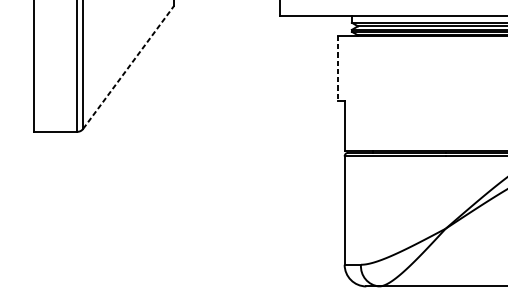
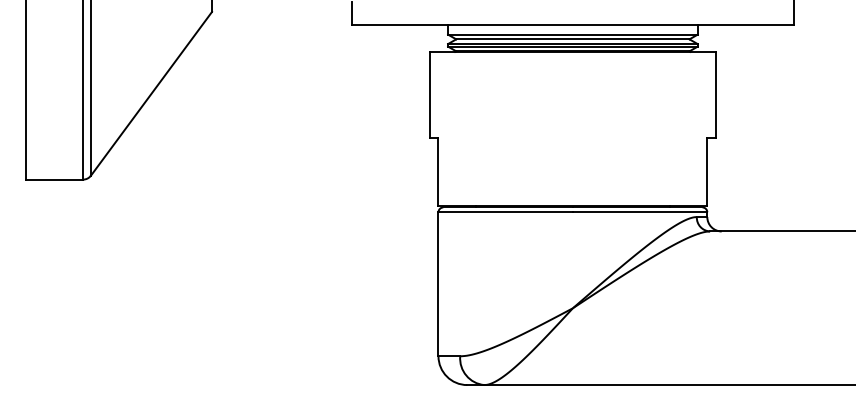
line: (128, 67) -> (151, 93), dashed -> solid
line: (337, 68) -> (429, 95), dashed -> solid

